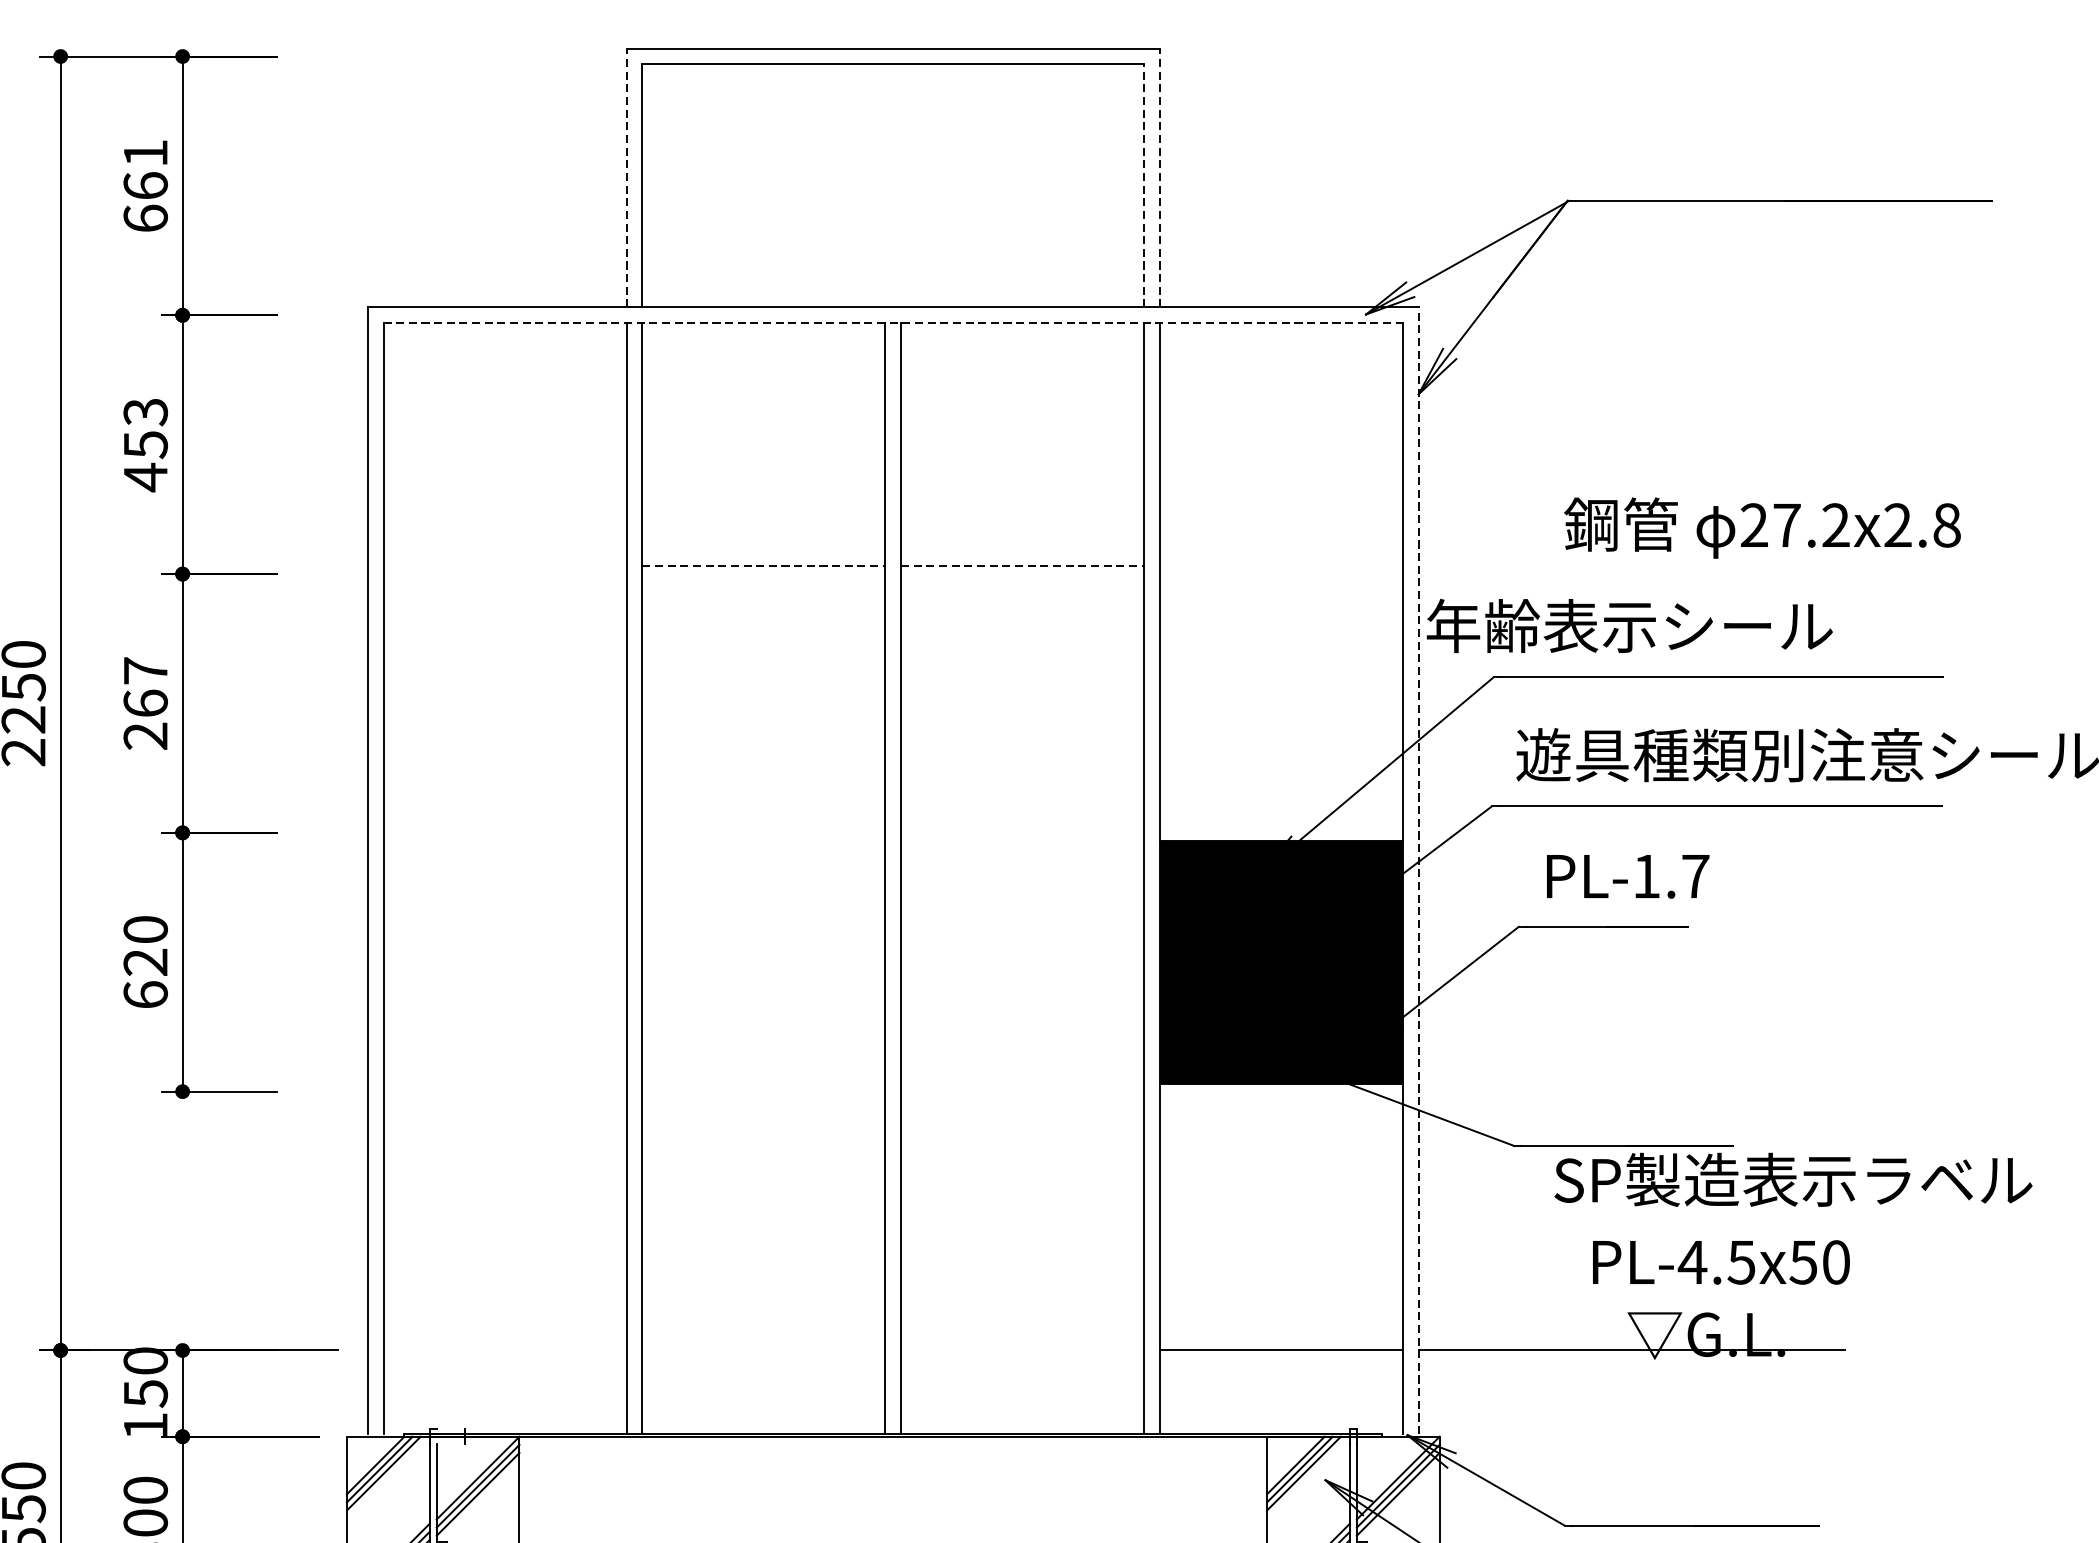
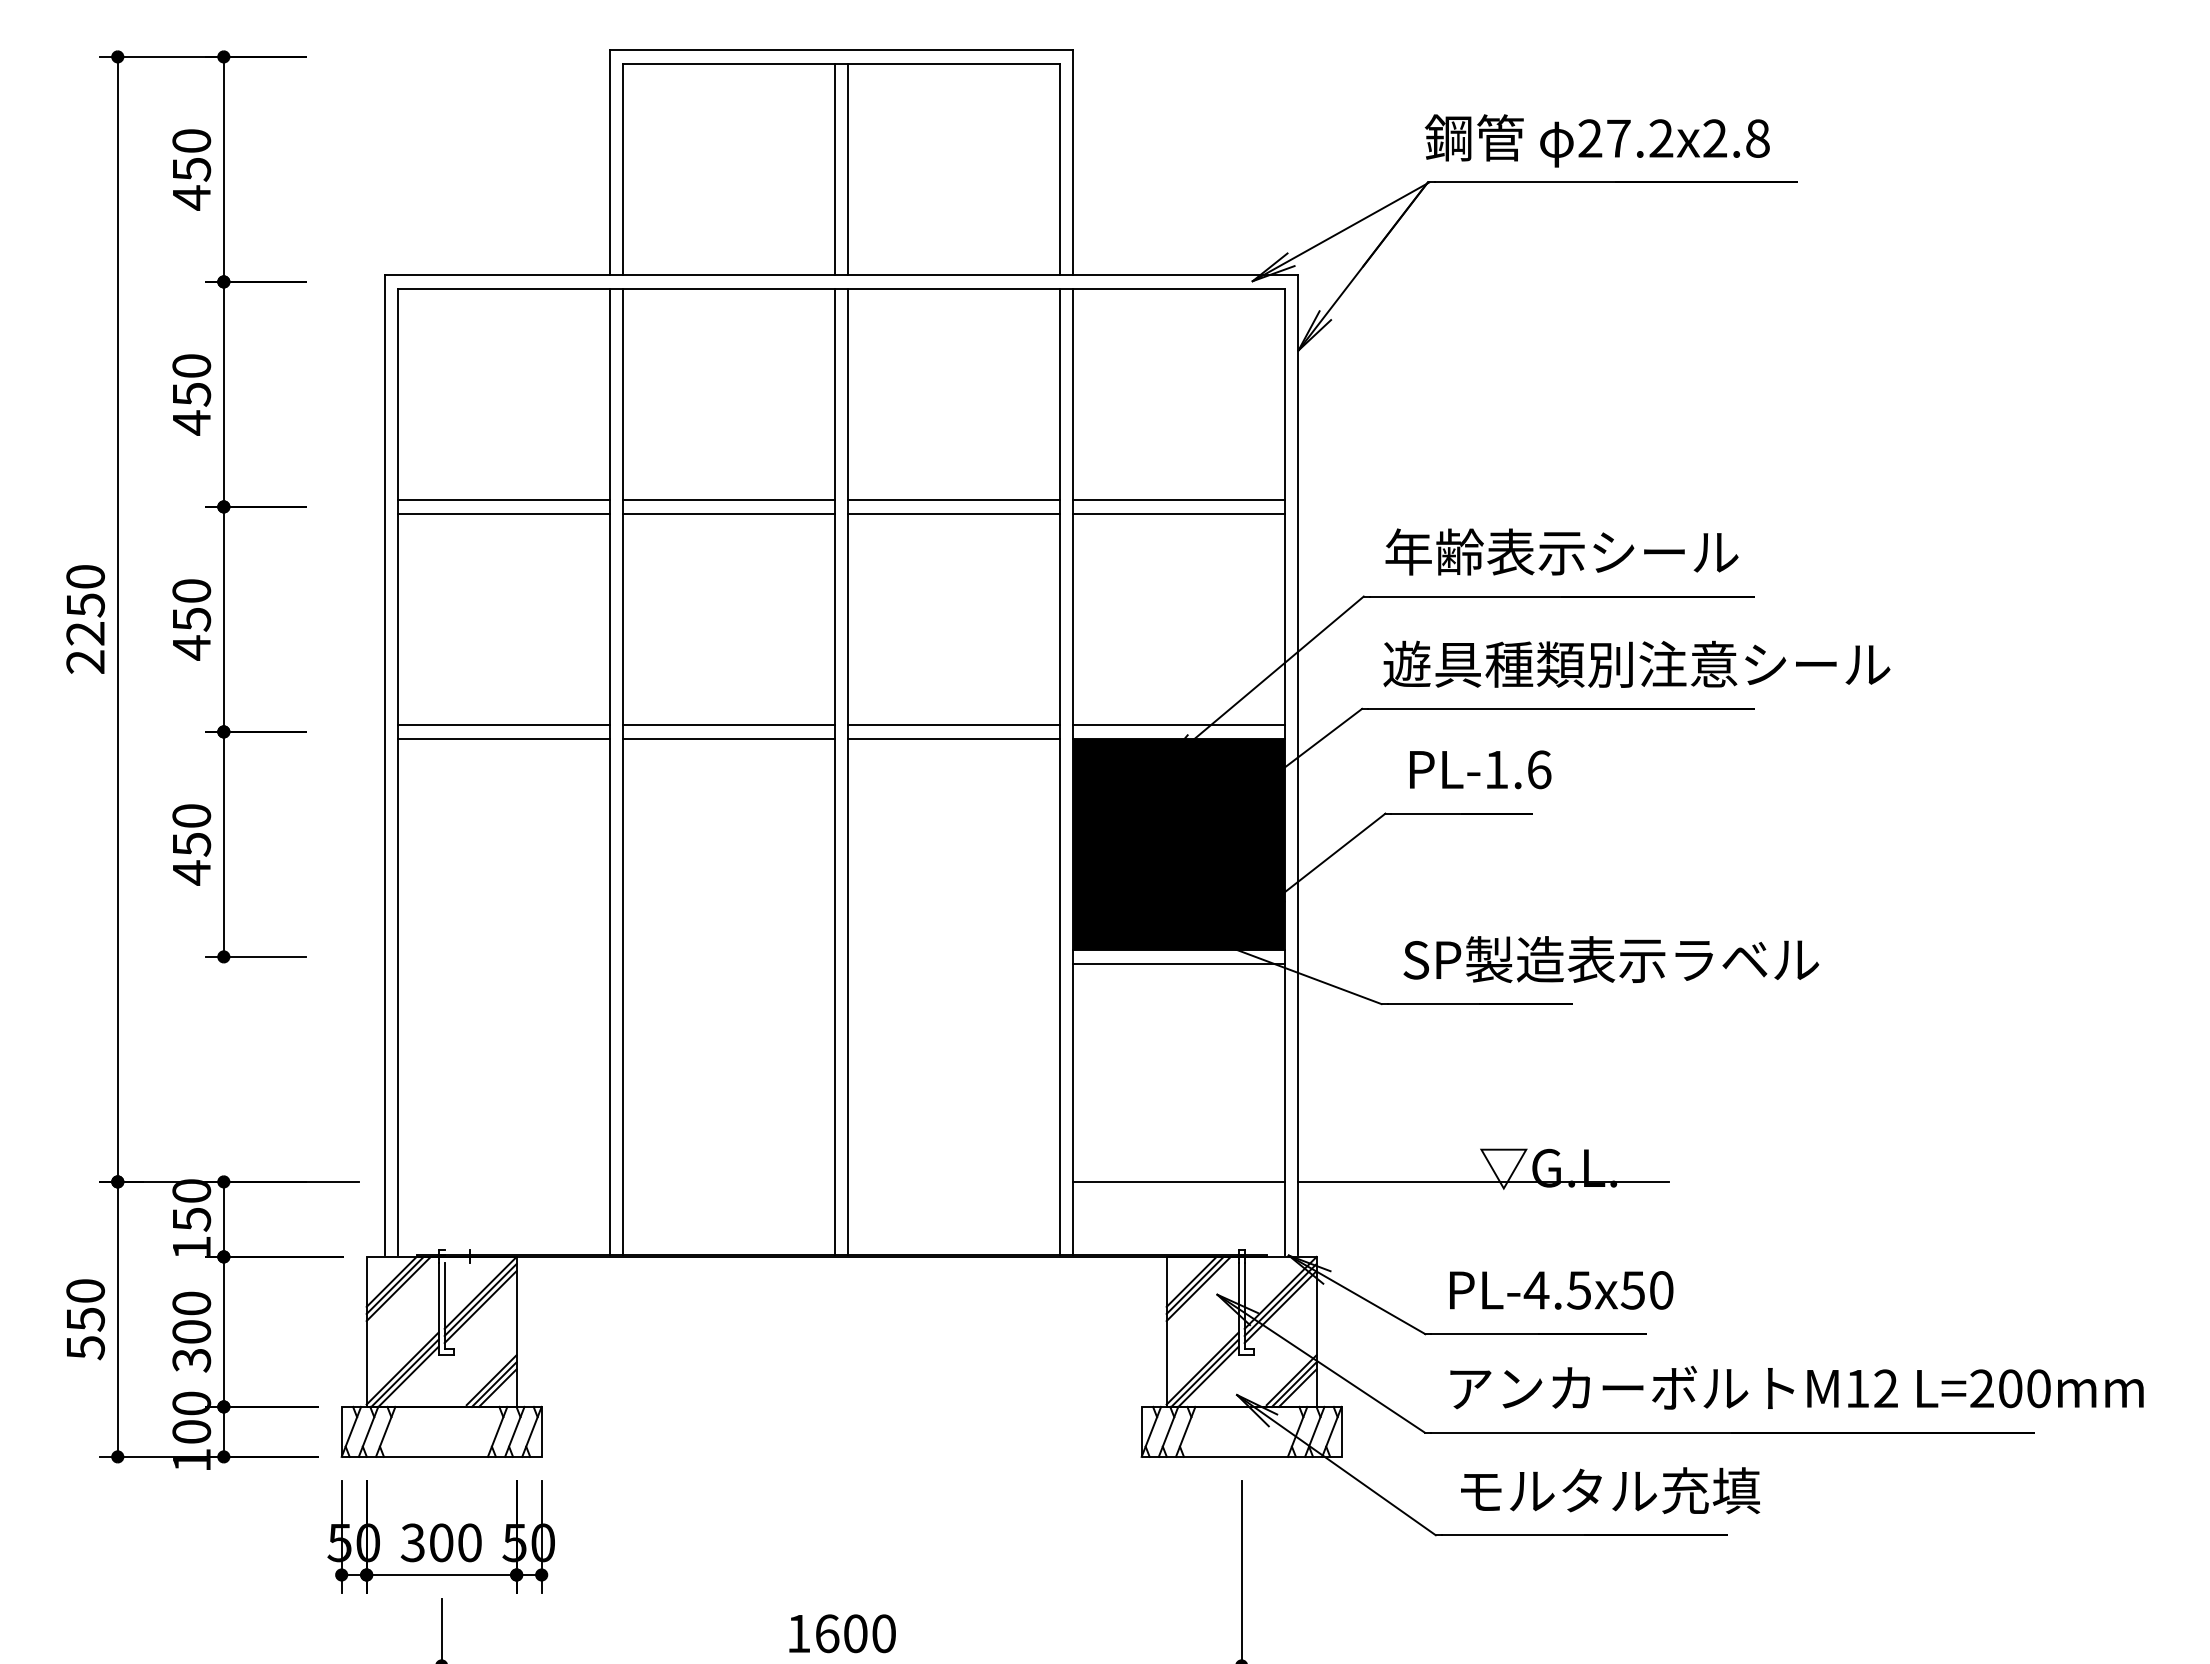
line: (626, 177) -> (609, 162), dashed -> solid
line: (1159, 177) -> (1073, 162), dashed -> solid
text: (145, 186) -> (191, 169), 661 -> 450
line: (885, 186) -> (834, 169), added
line: (901, 186) -> (848, 169), added
line: (1143, 186) -> (1059, 169), dashed -> solid
line: (894, 322) -> (842, 288), dashed -> solid
text: (145, 412) -> (191, 366), 453 -> 450
text: (1761, 527) -> (1596, 140), moved
line: (504, 566) -> (503, 500), added
line: (764, 566) -> (729, 500), dashed -> solid
line: (1023, 566) -> (954, 500), dashed -> solid
line: (1280, 566) -> (1178, 500), added
line: (504, 581) -> (503, 513), added
line: (763, 581) -> (728, 513), added
line: (1021, 581) -> (953, 513), added
line: (1280, 581) -> (1178, 513), added
text: (1629, 625) -> (1561, 551), moved
text: (145, 703) -> (191, 619), 267 -> 450
line: (504, 825) -> (503, 725), added
line: (763, 825) -> (728, 725), added
line: (1021, 825) -> (953, 725), added
line: (1280, 825) -> (1178, 725), added
line: (504, 840) -> (503, 738), added
line: (763, 840) -> (728, 738), added
line: (1021, 840) -> (953, 738), added
line: (1418, 870) -> (1298, 764), dashed -> solid
text: (1695, 876) -> (1539, 769), PL-1.7 -> PL-1.6
text: (145, 978) -> (191, 858), 620 -> 450
line: (1280, 1099) -> (1178, 963), added
text: (1793, 1179) -> (1611, 959), moved
text: (1721, 1262) -> (1561, 1290), moved

